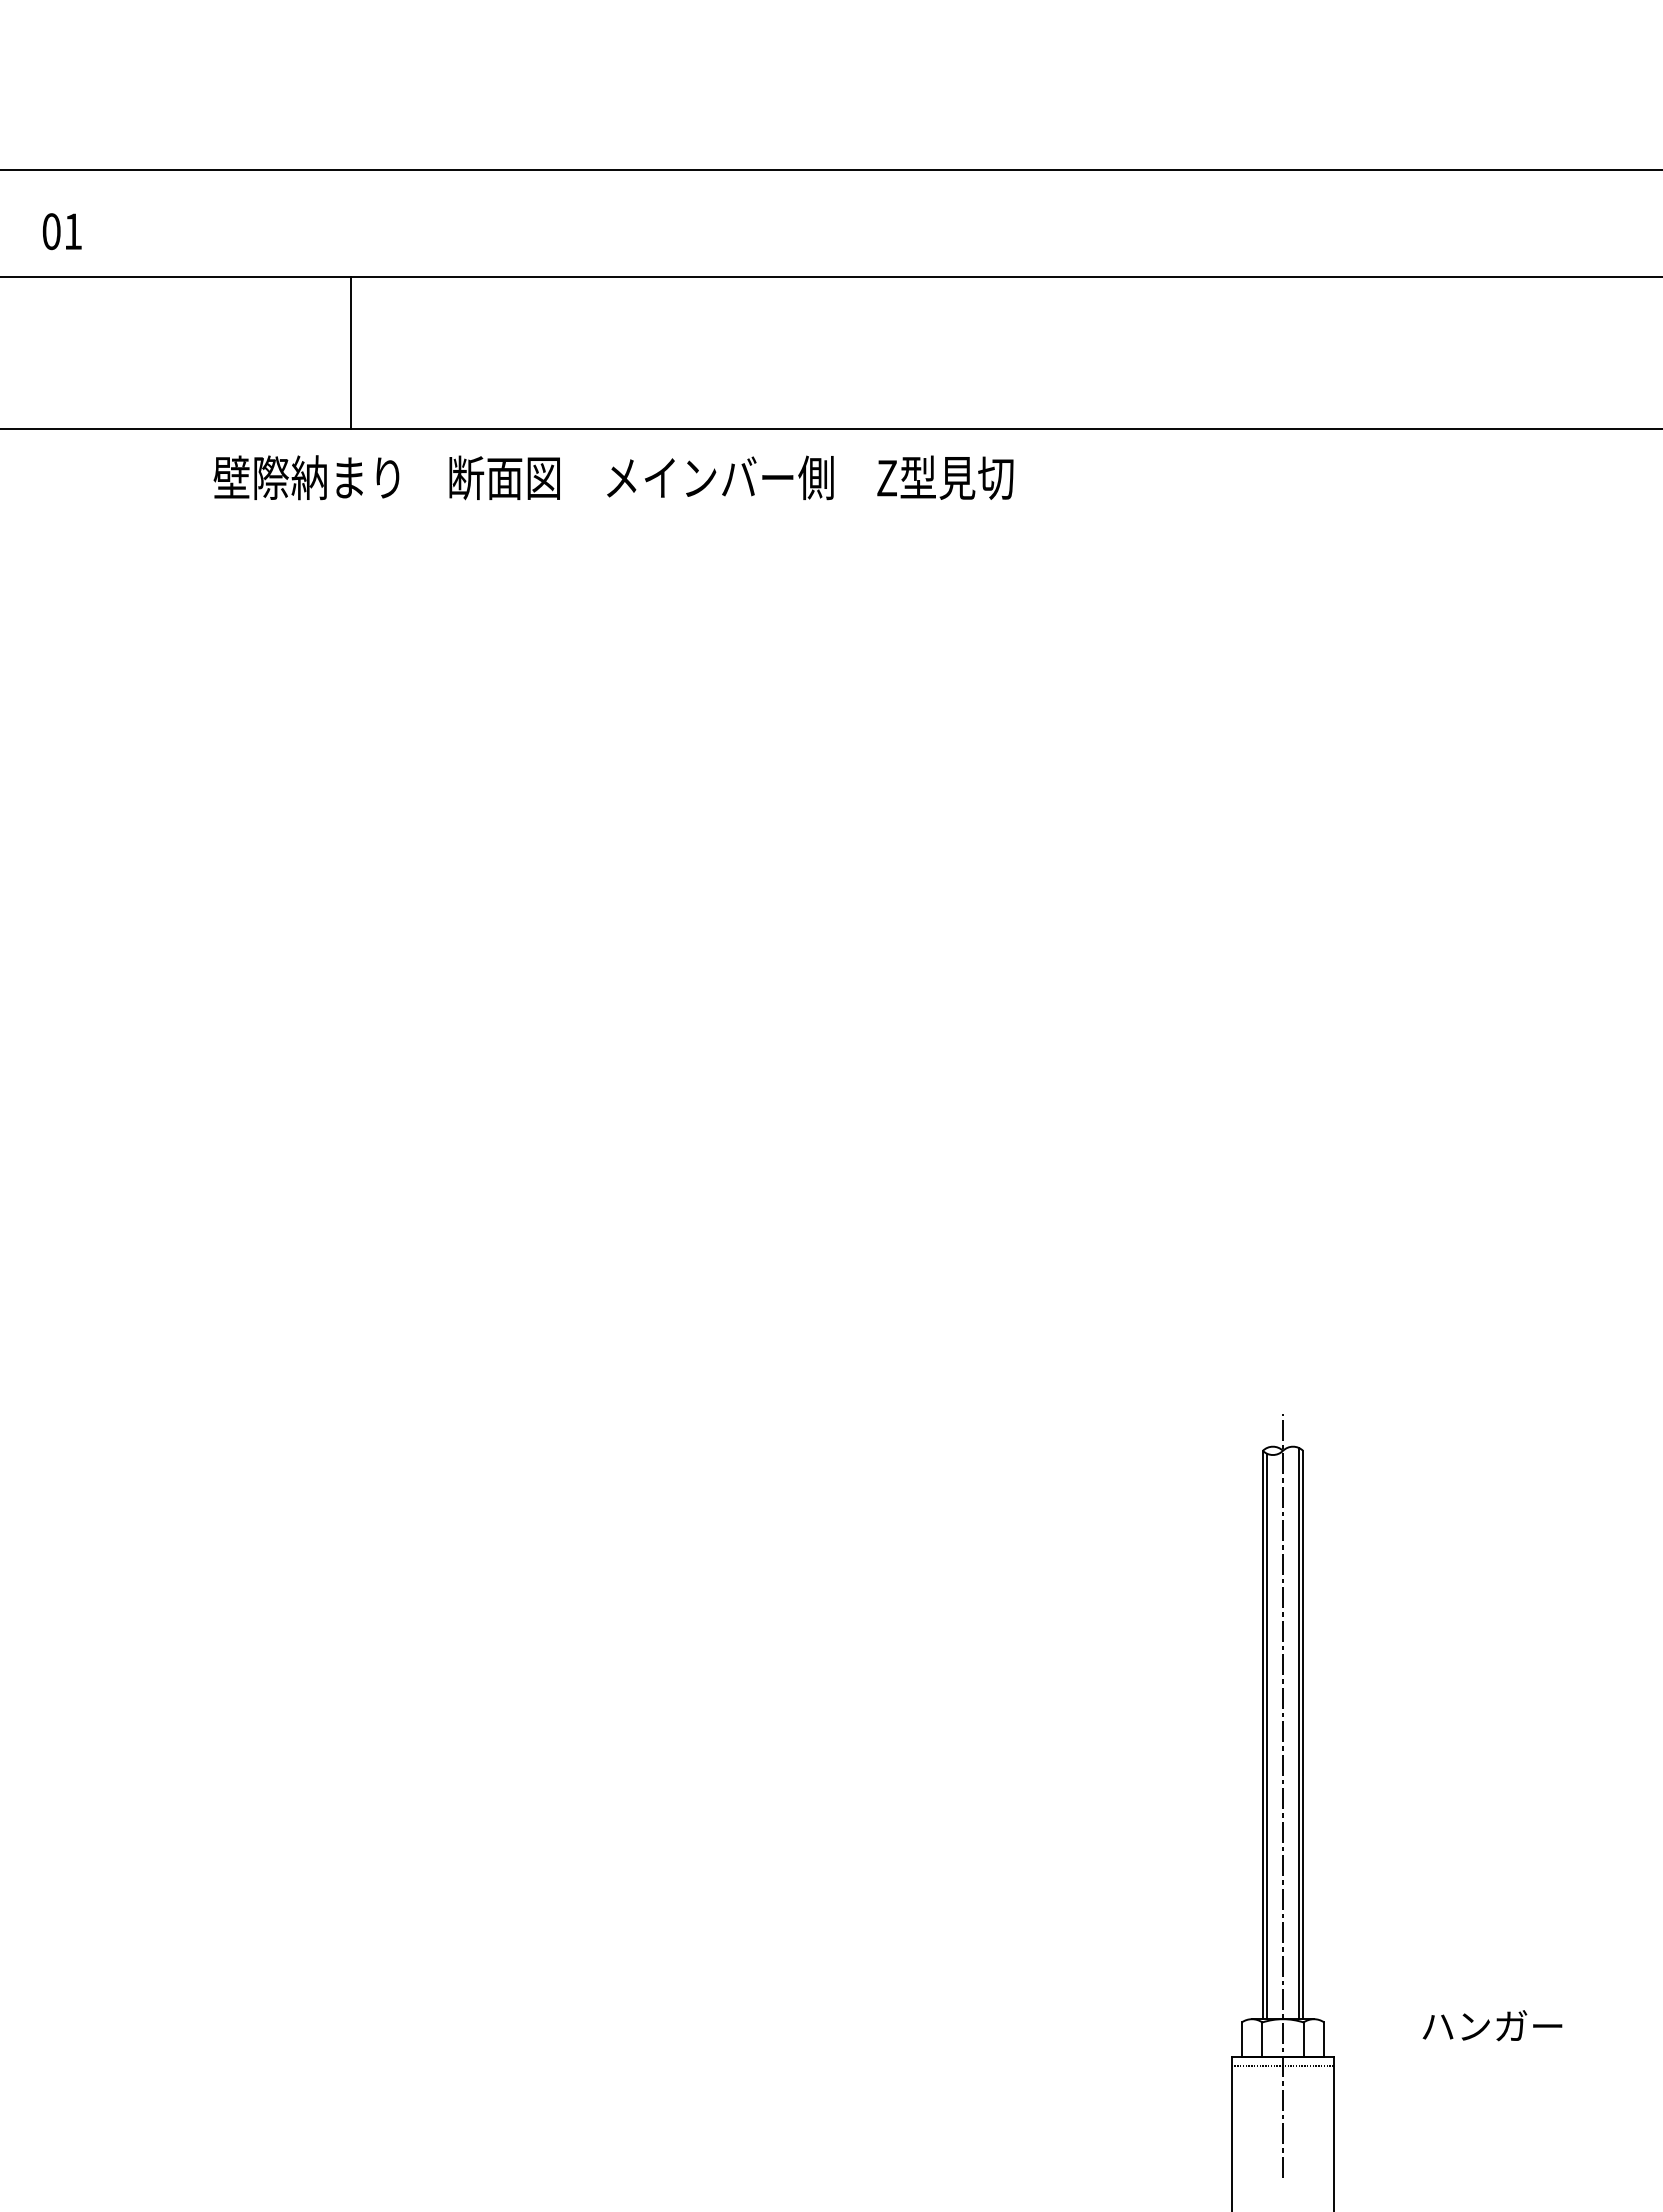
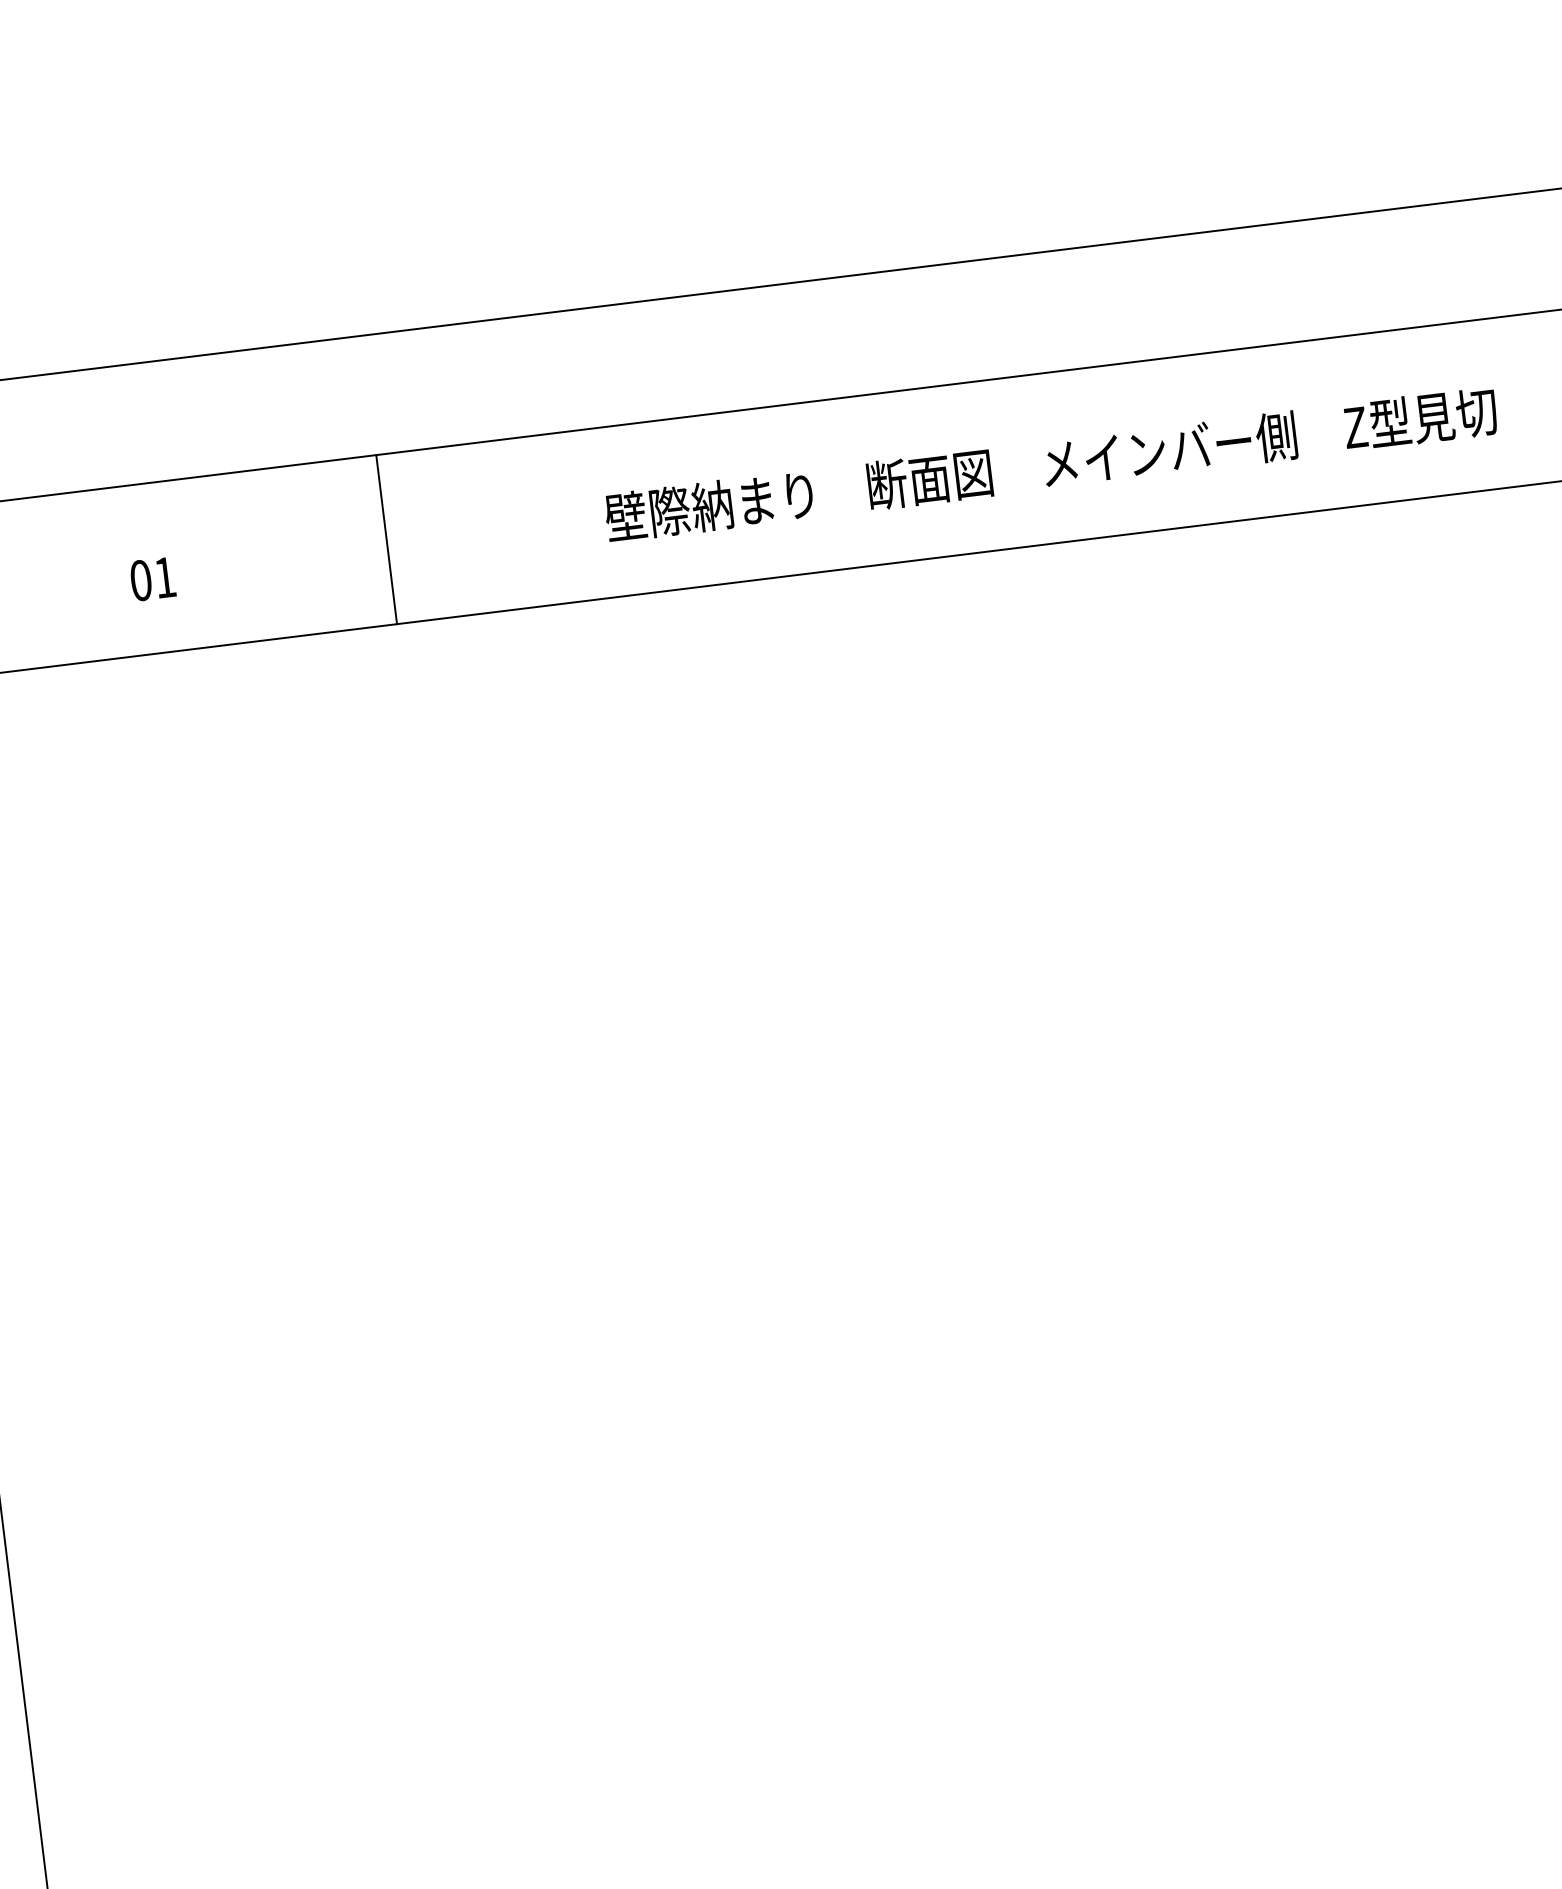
text: (62, 231) -> (153, 578), moved
line: (351, 353) -> (386, 540), moved
text: (613, 477) -> (1050, 464), moved

